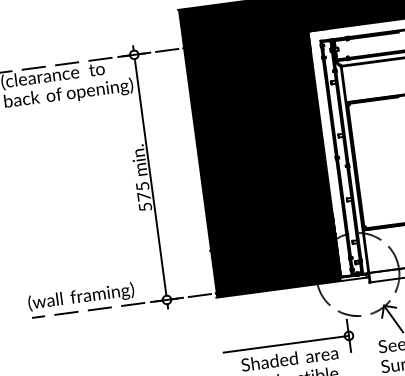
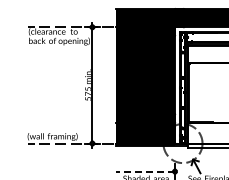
line: (286, 343) -> (145, 171), solid -> dashed

